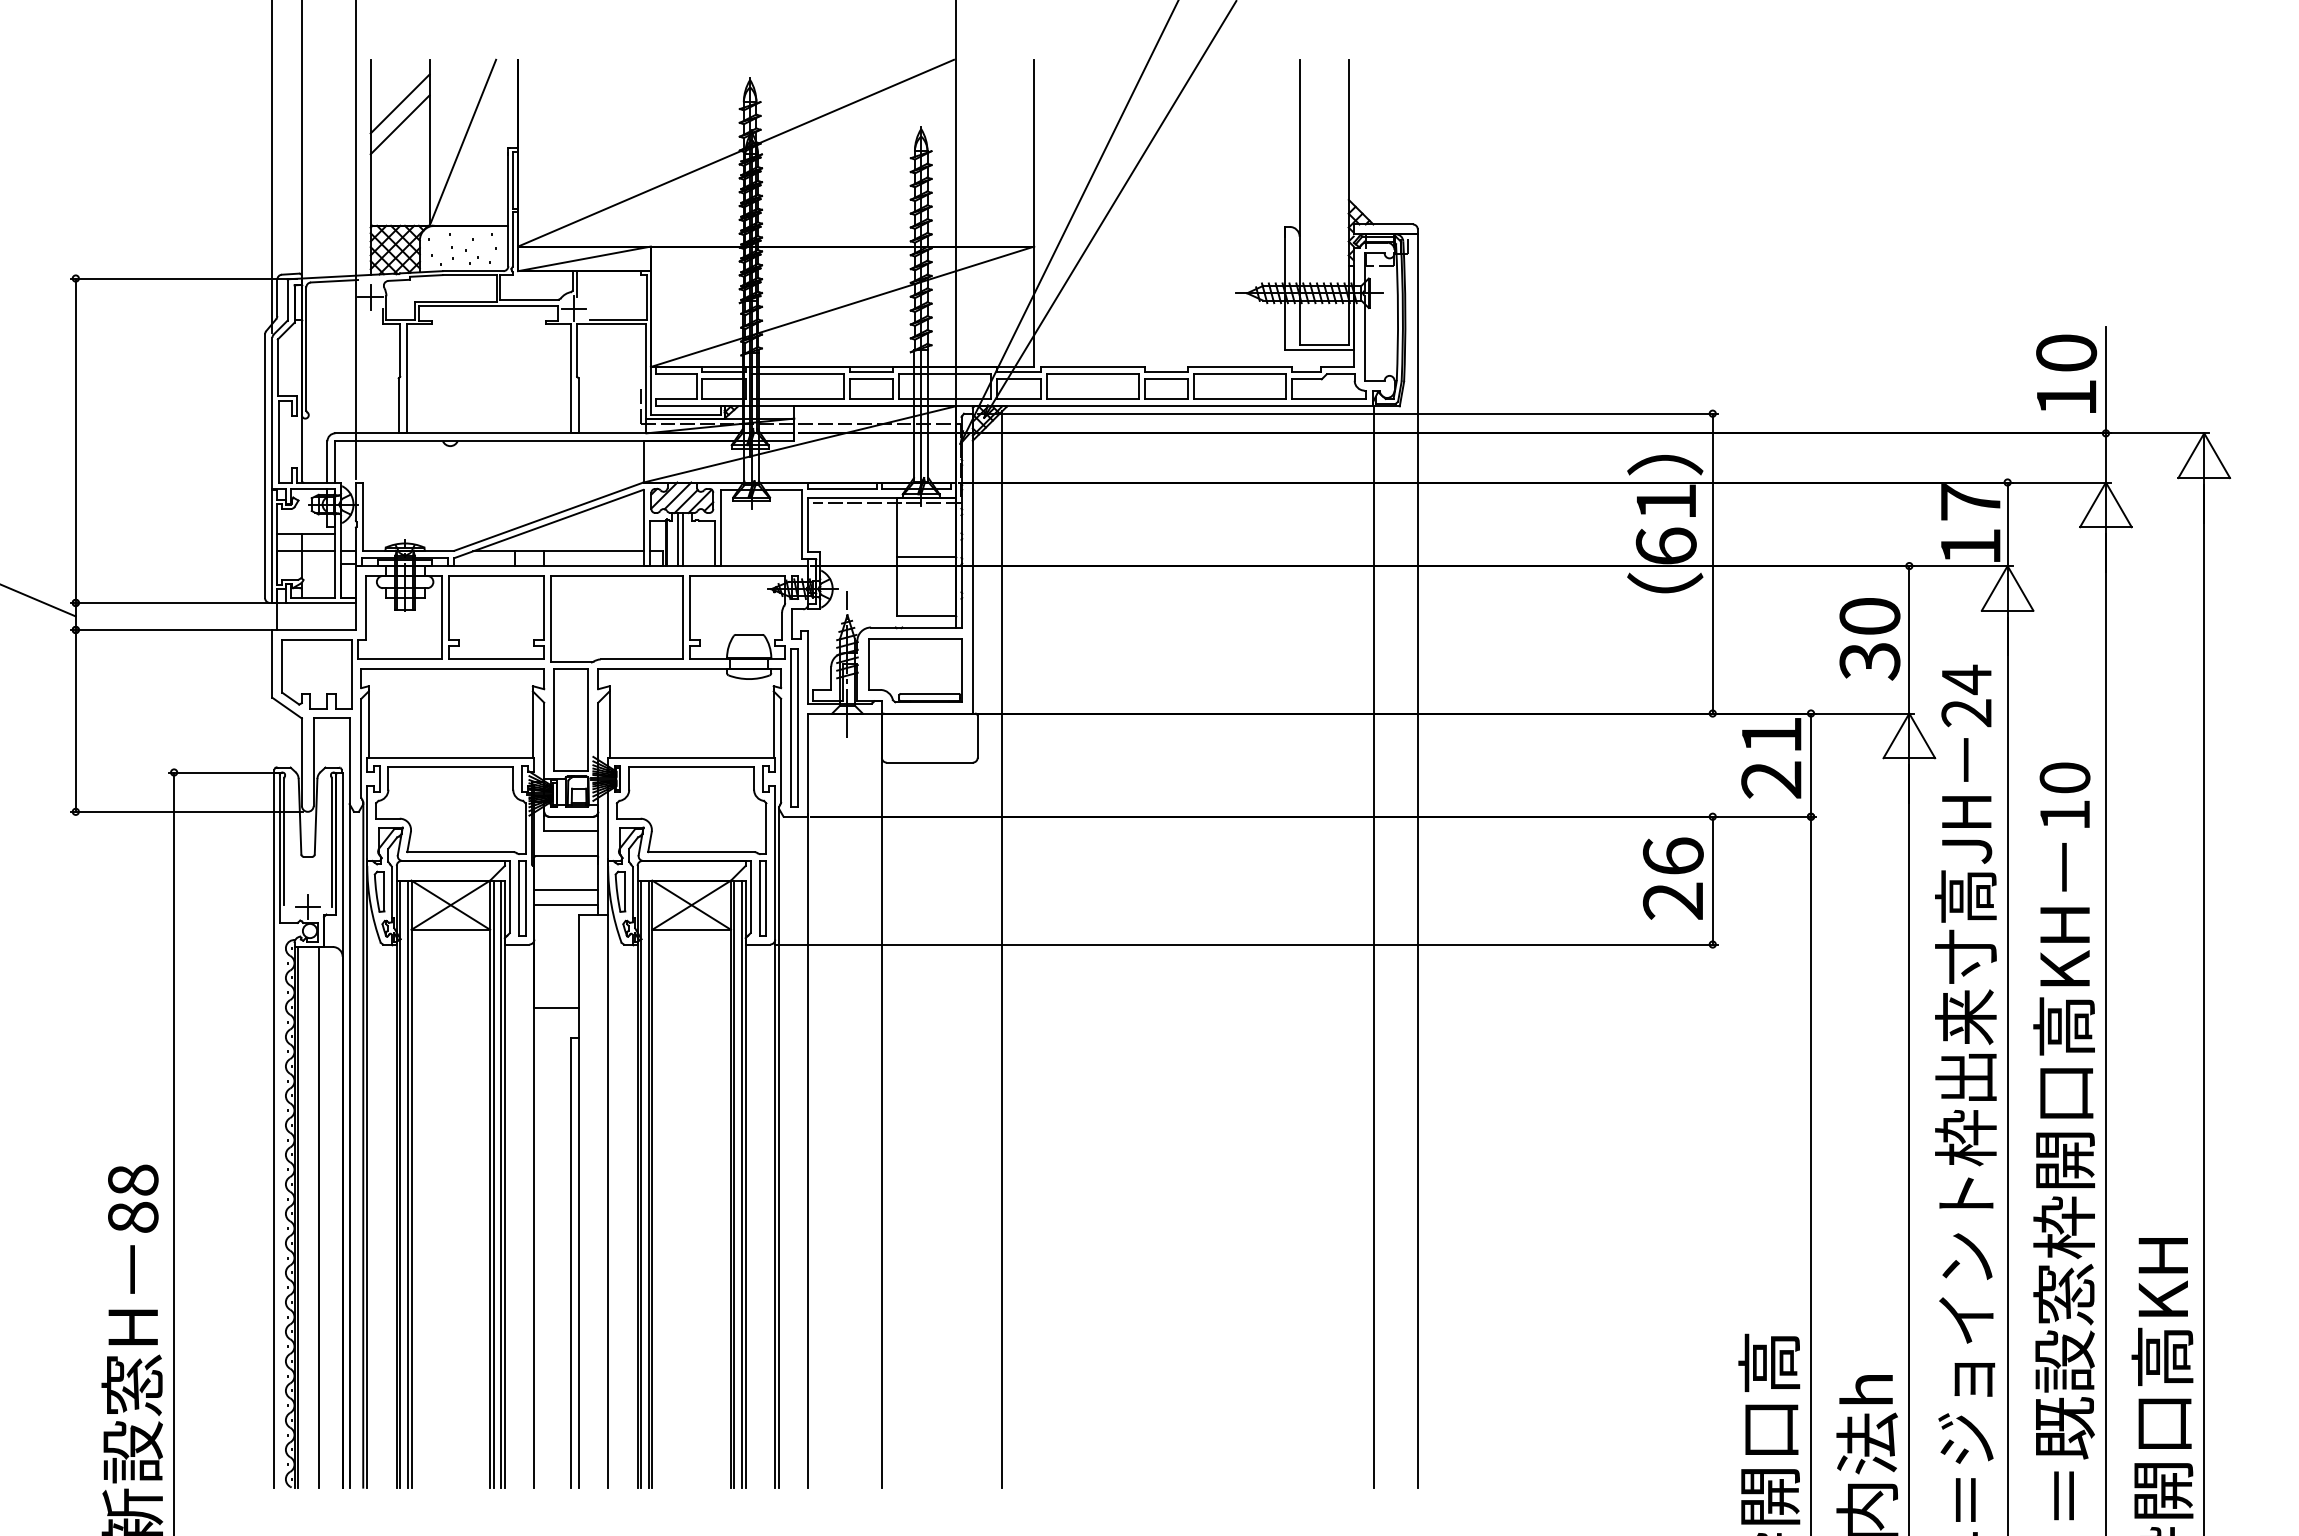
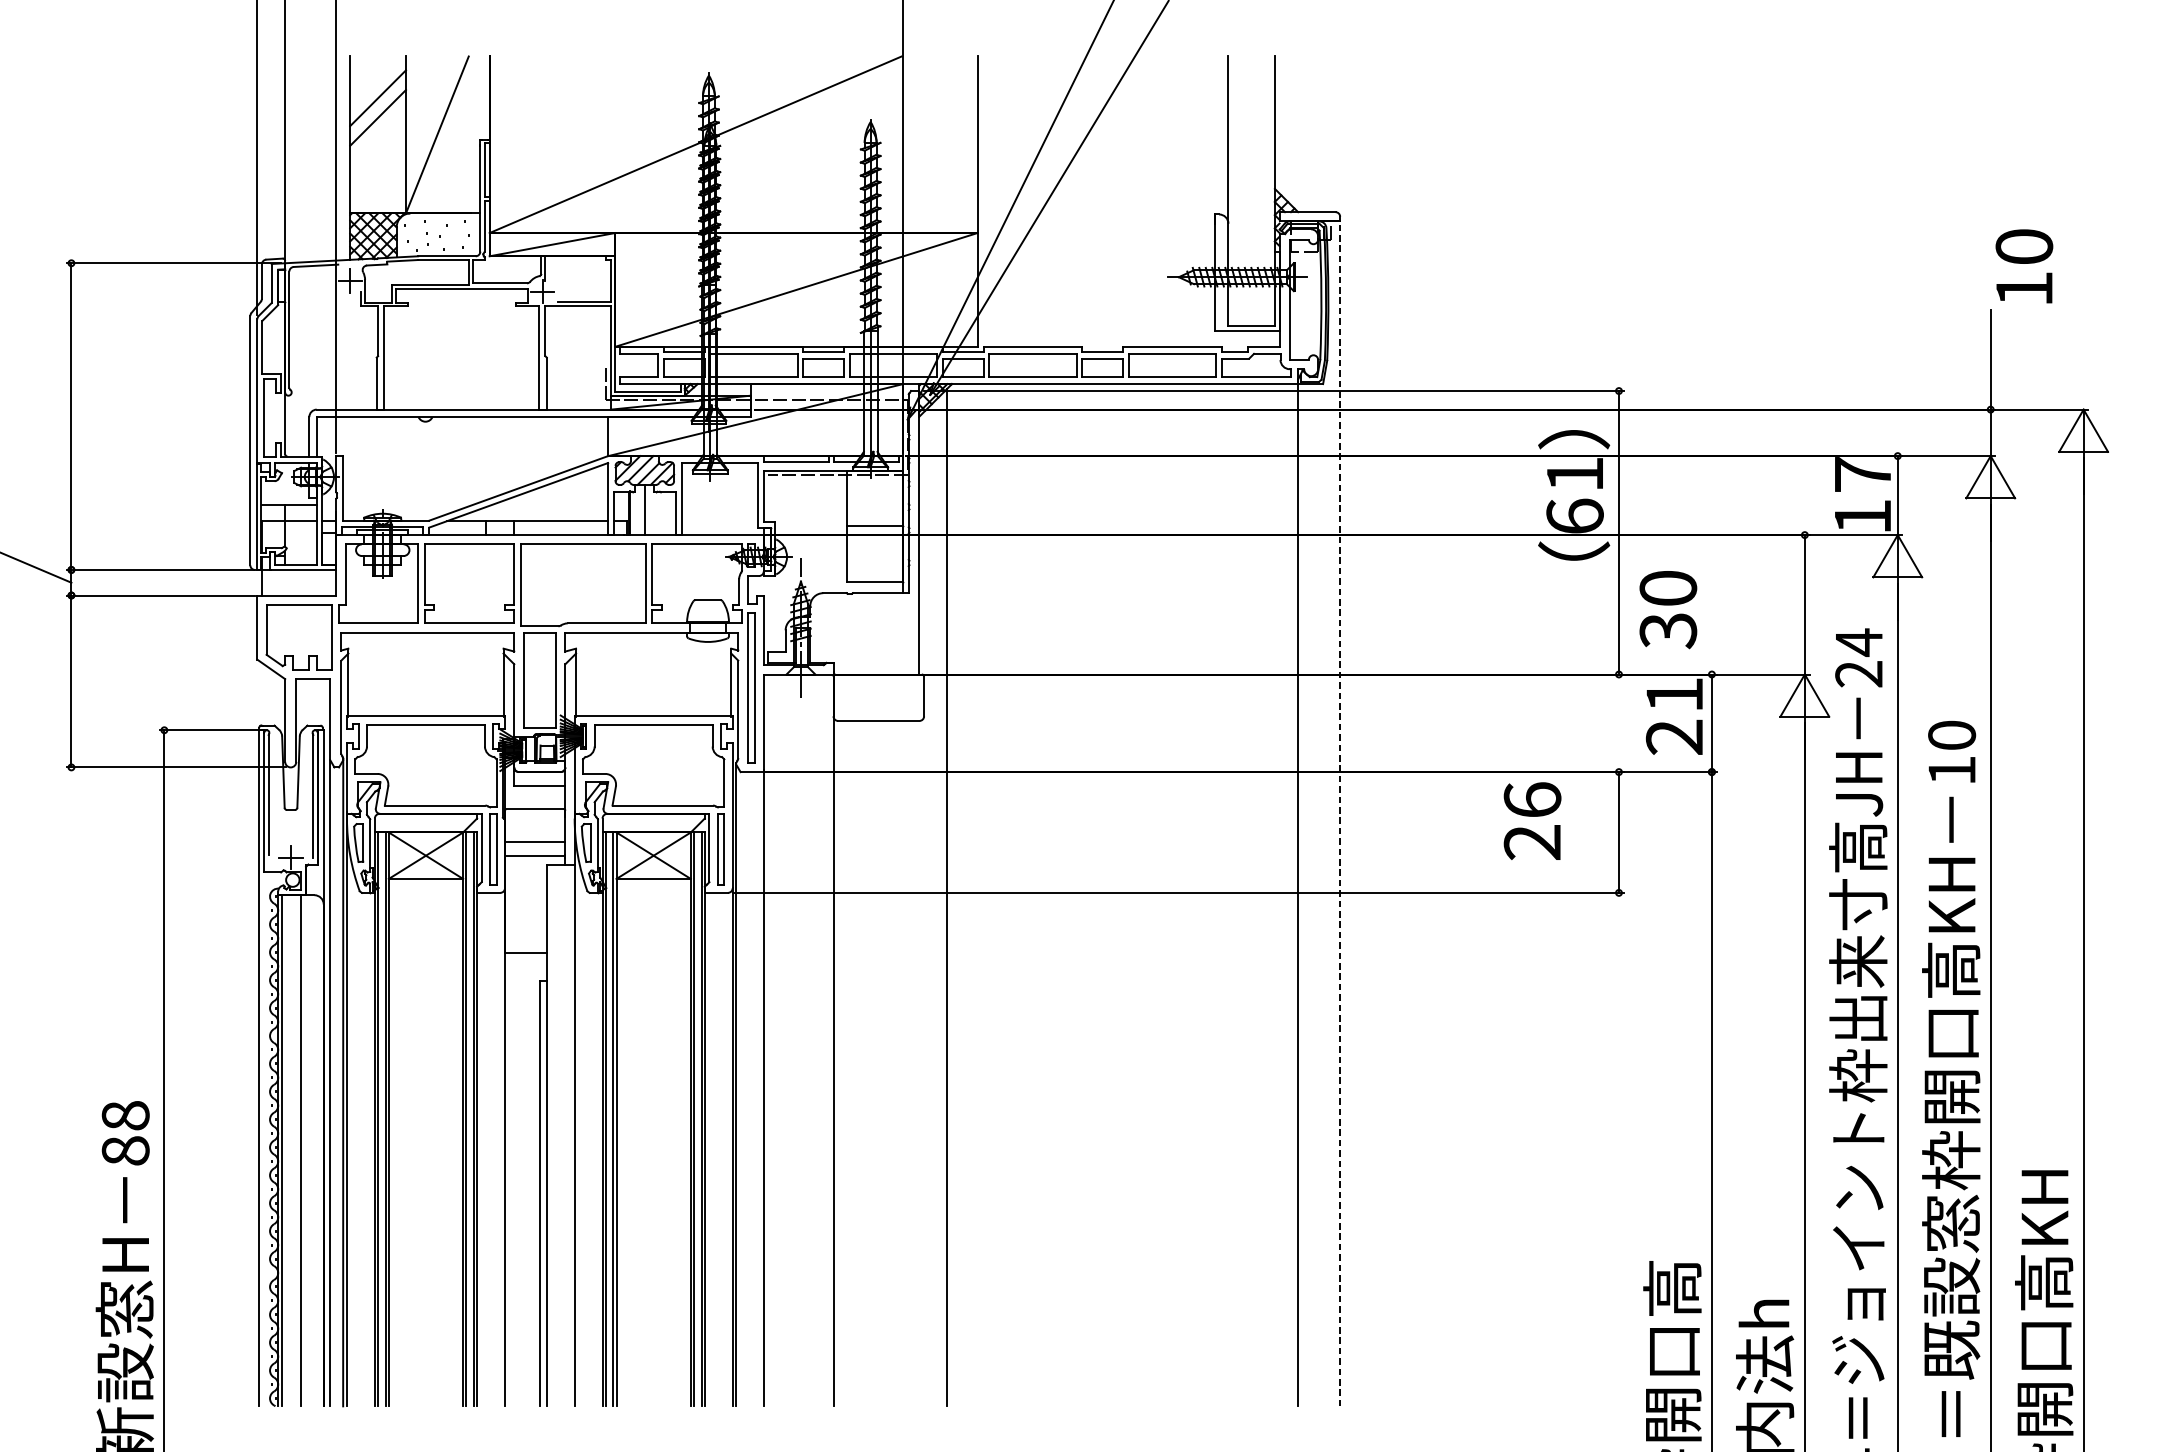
text: (2066, 373) -> (2024, 266), moved
line: (677, 539) -> (640, 509), removed
text: (1869, 639) -> (1667, 610), moved
part: (915, 670) -> (865, 633), removed
line: (1417, 860) -> (1339, 813), solid -> dashed
text: (1673, 878) -> (1532, 821), moved

